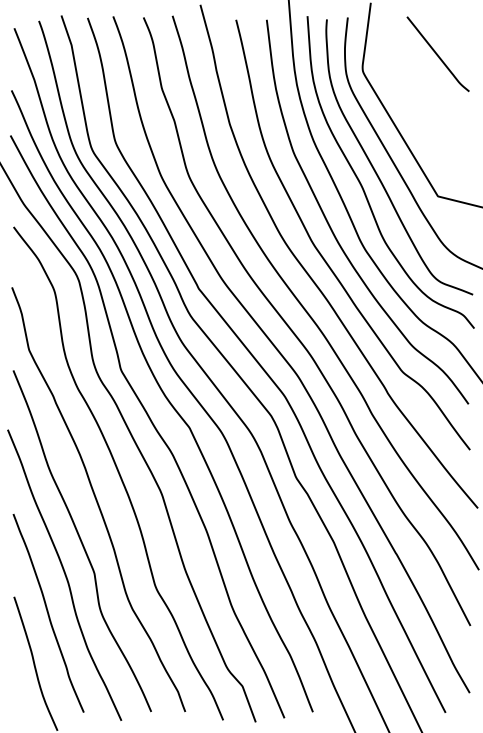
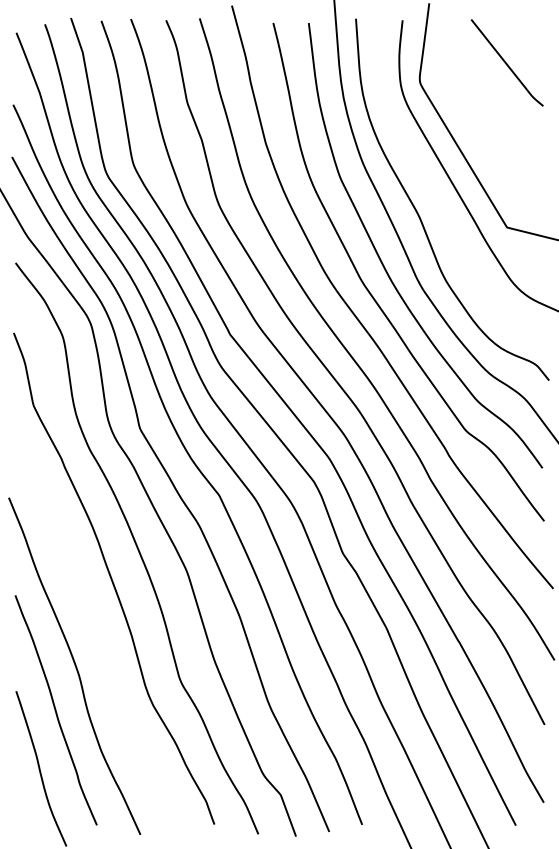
curve: (375, 169) -> (434, 196), removed
curve: (81, 541) -> (94, 627), removed

